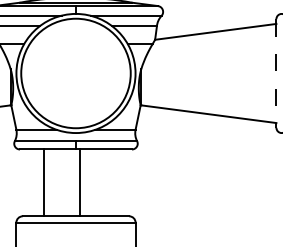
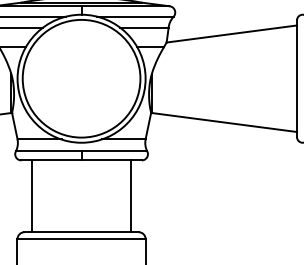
line: (276, 73) -> (297, 78), dashed -> solid
line: (43, 182) -> (31, 195), moved
line: (80, 182) -> (131, 195), moved

